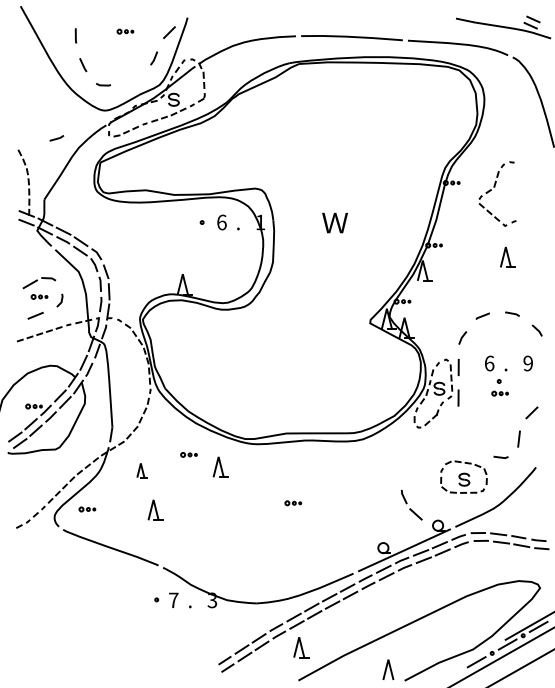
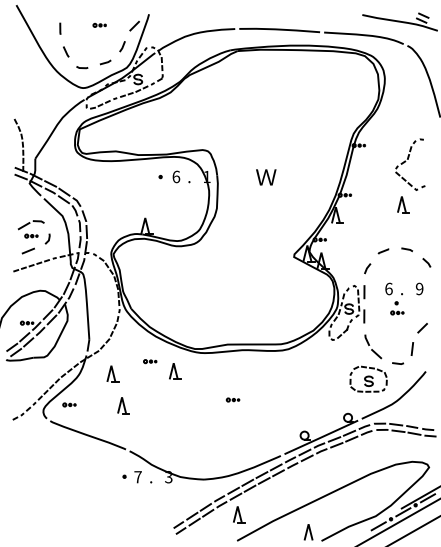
line: (56, 138) -> (105, 62), moved
part: (495, 187) -> (408, 159), moved
part: (142, 470) -> (113, 373), size x1.43
part: (411, 505) -> (373, 346), moved

